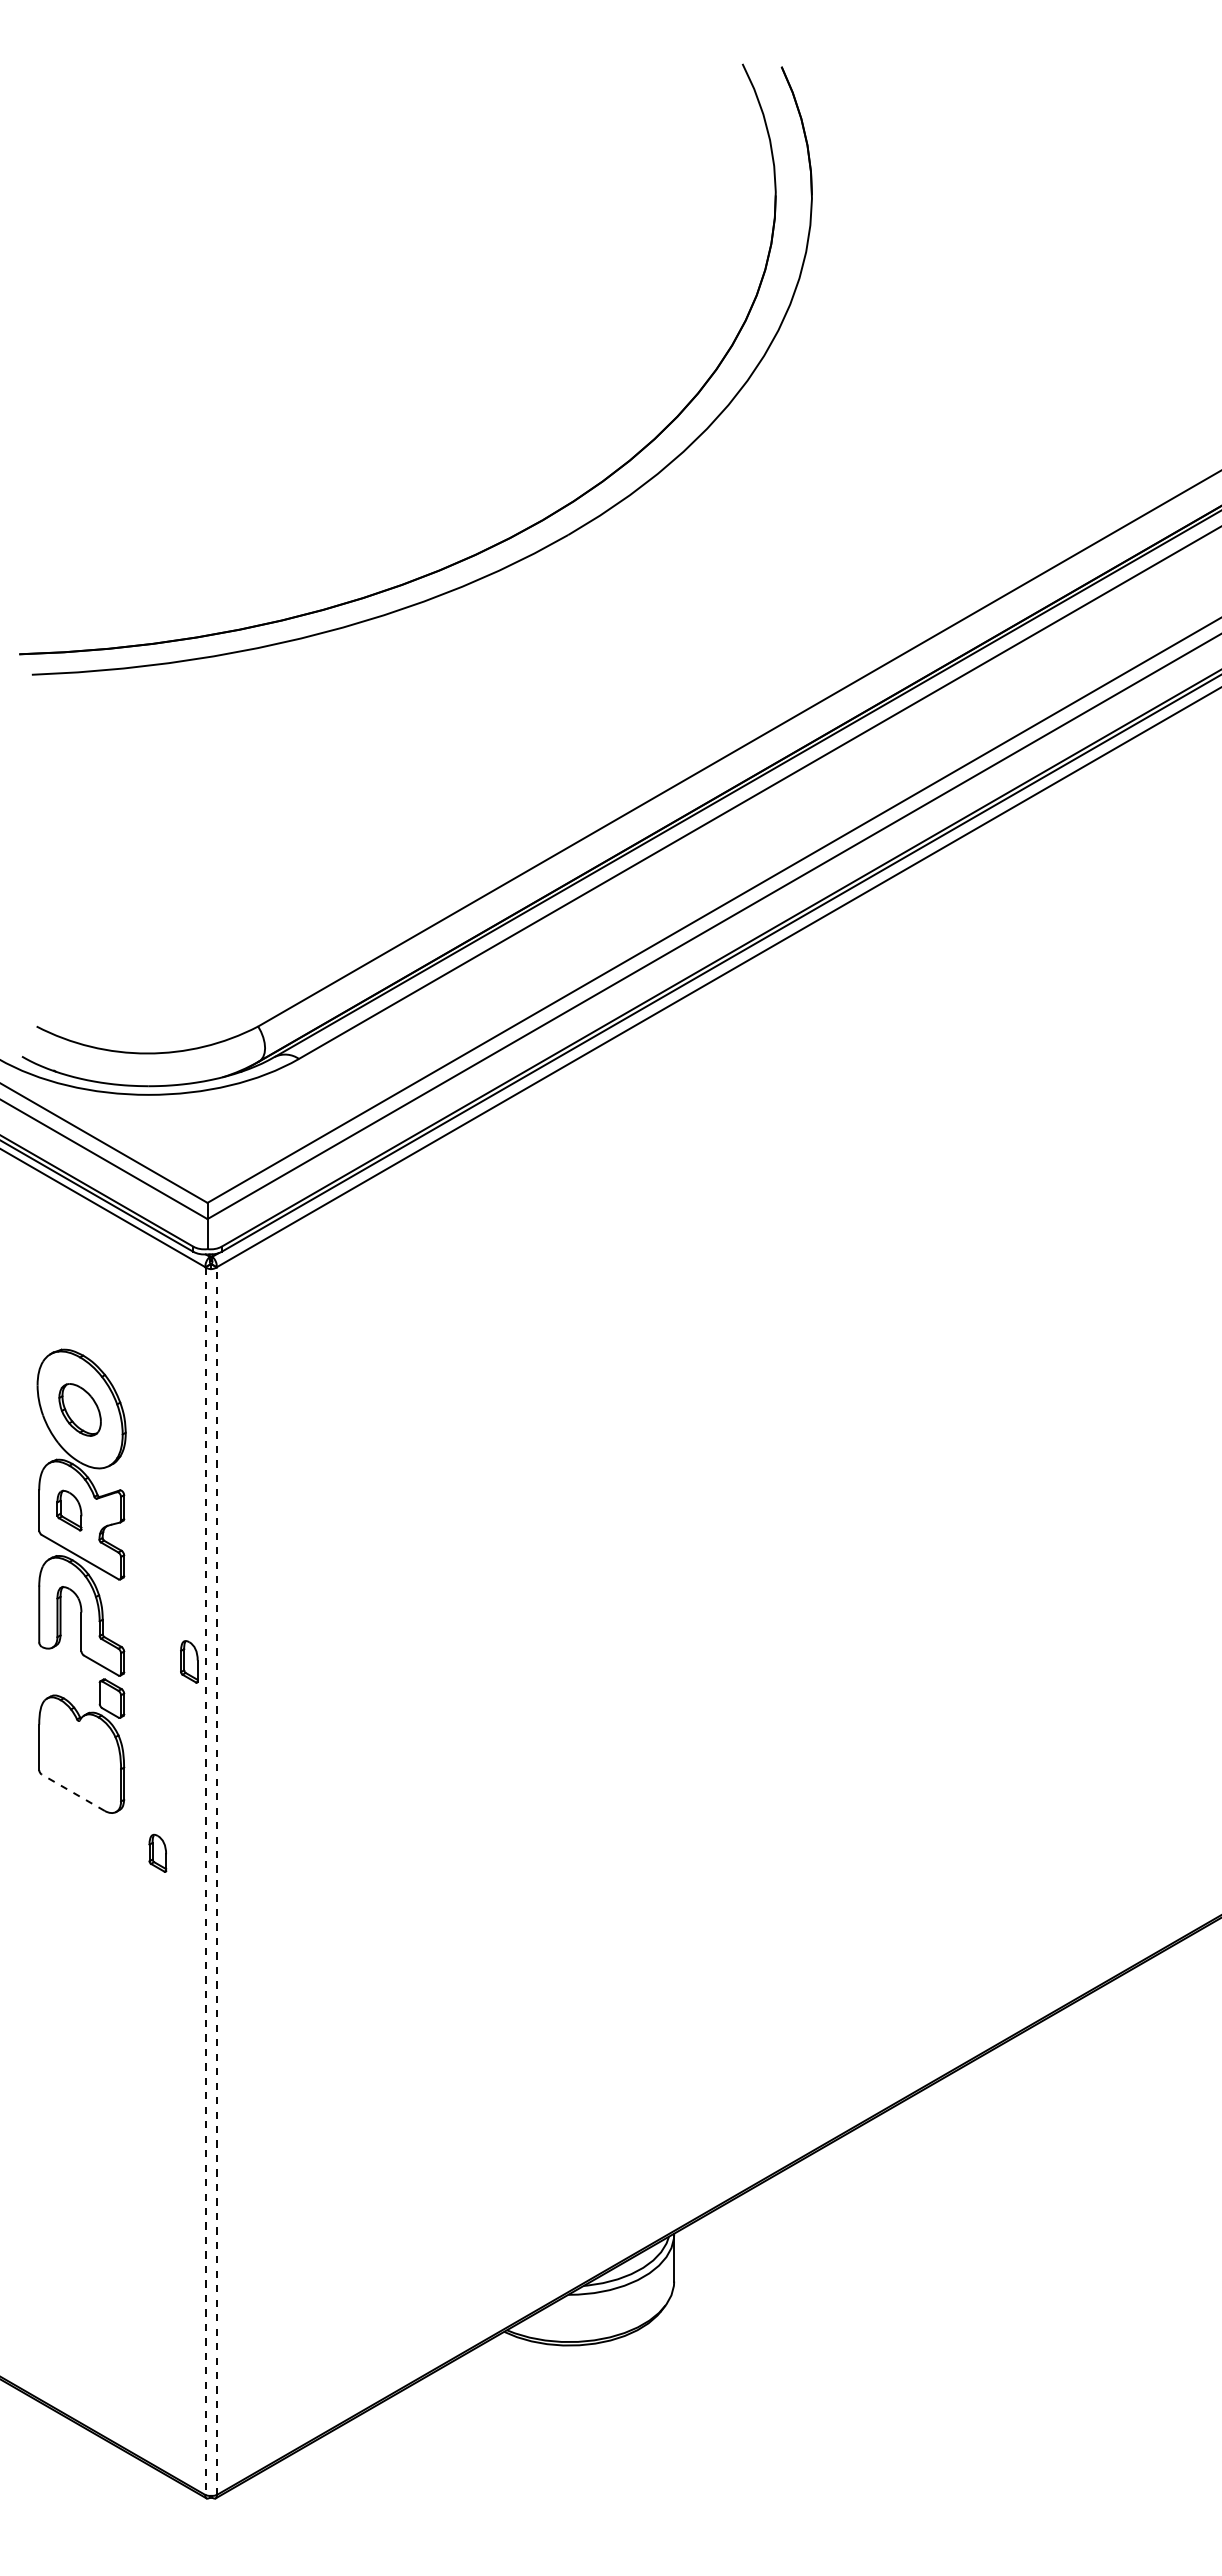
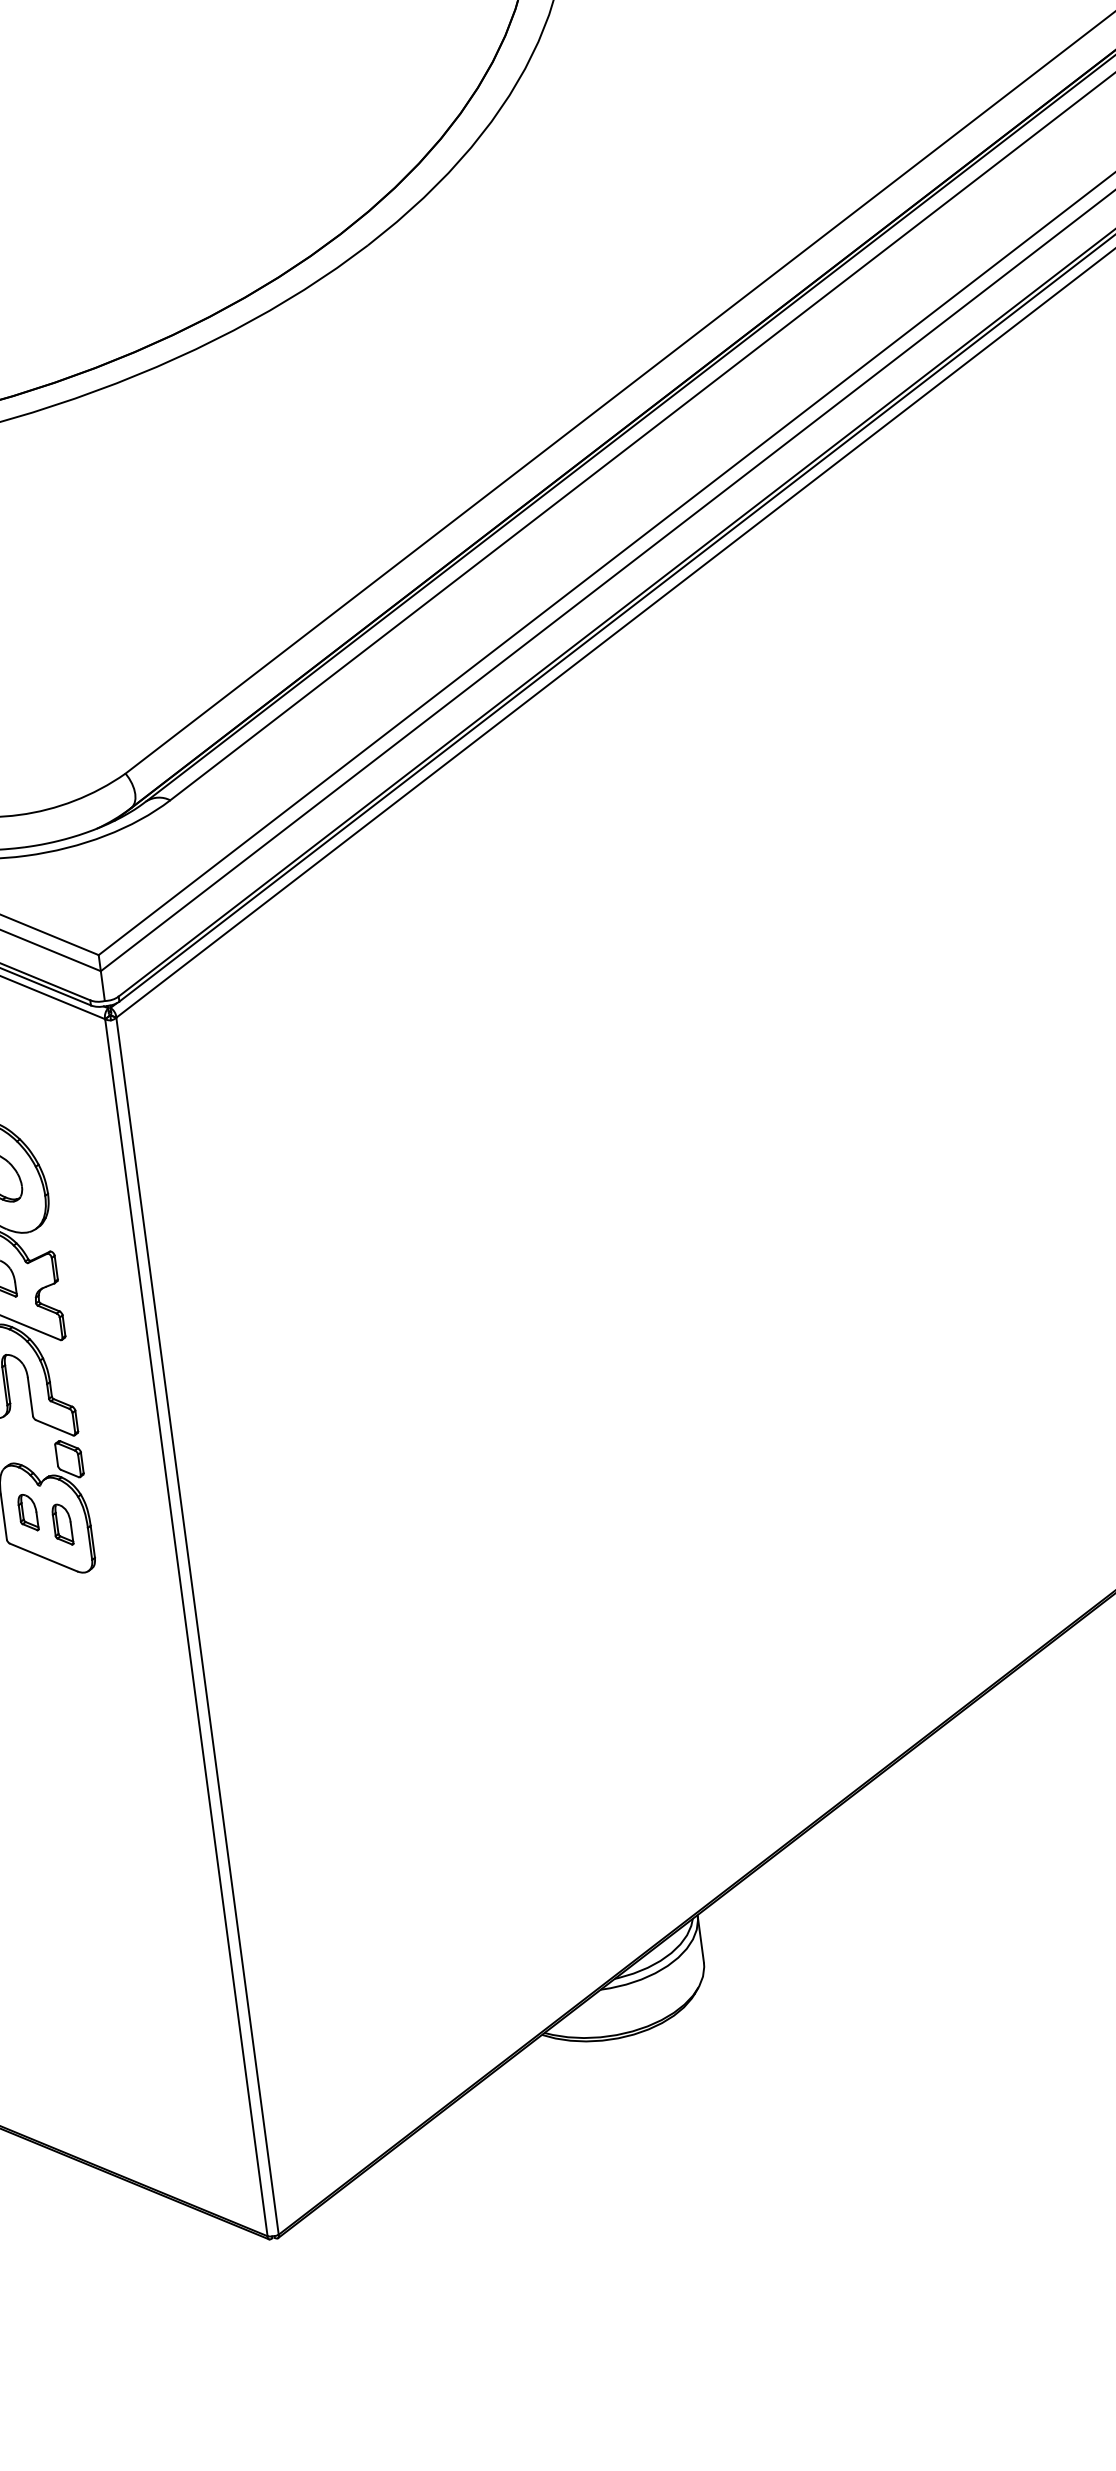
part: (189, 1661) -> (62, 1524), moved
line: (72, 1792) -> (42, 1557), dashed -> solid
part: (157, 1852) -> (27, 1512), moved
line: (205, 1881) -> (186, 1628), dashed -> solid
line: (216, 1881) -> (197, 1626), dashed -> solid

